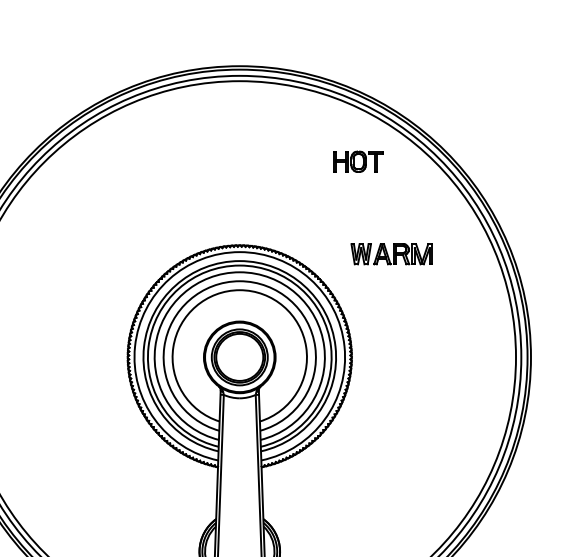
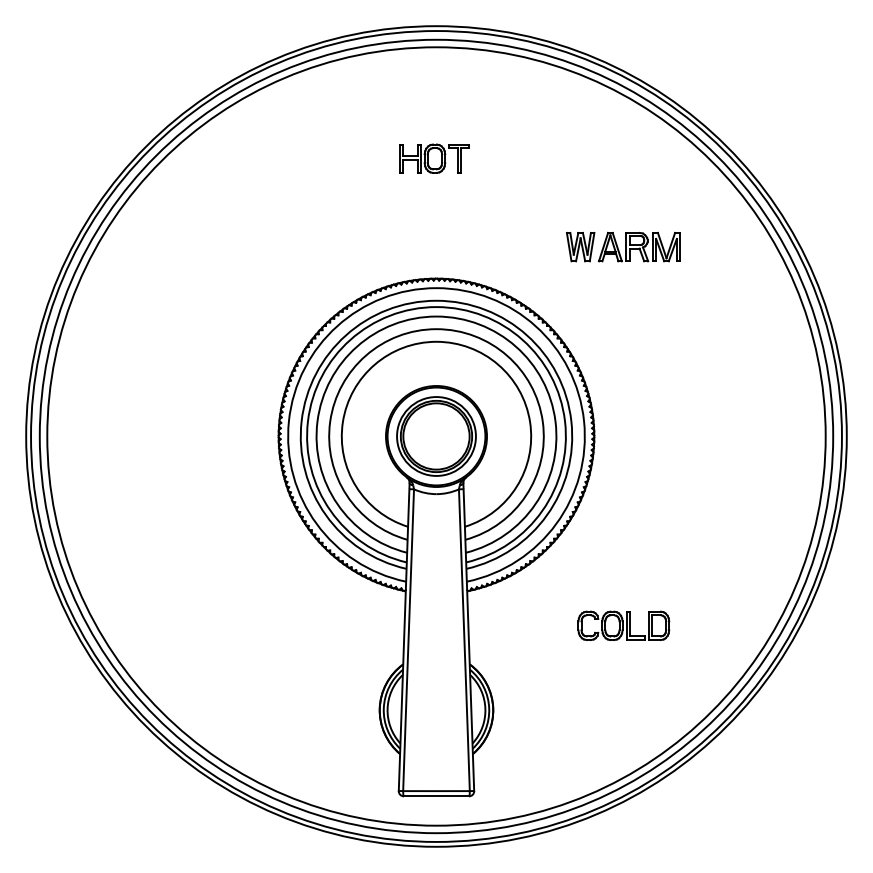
part: (358, 161) -> (434, 158), moved
part: (391, 253) -> (623, 246), moved
part: (372, 491) -> (623, 625), added

